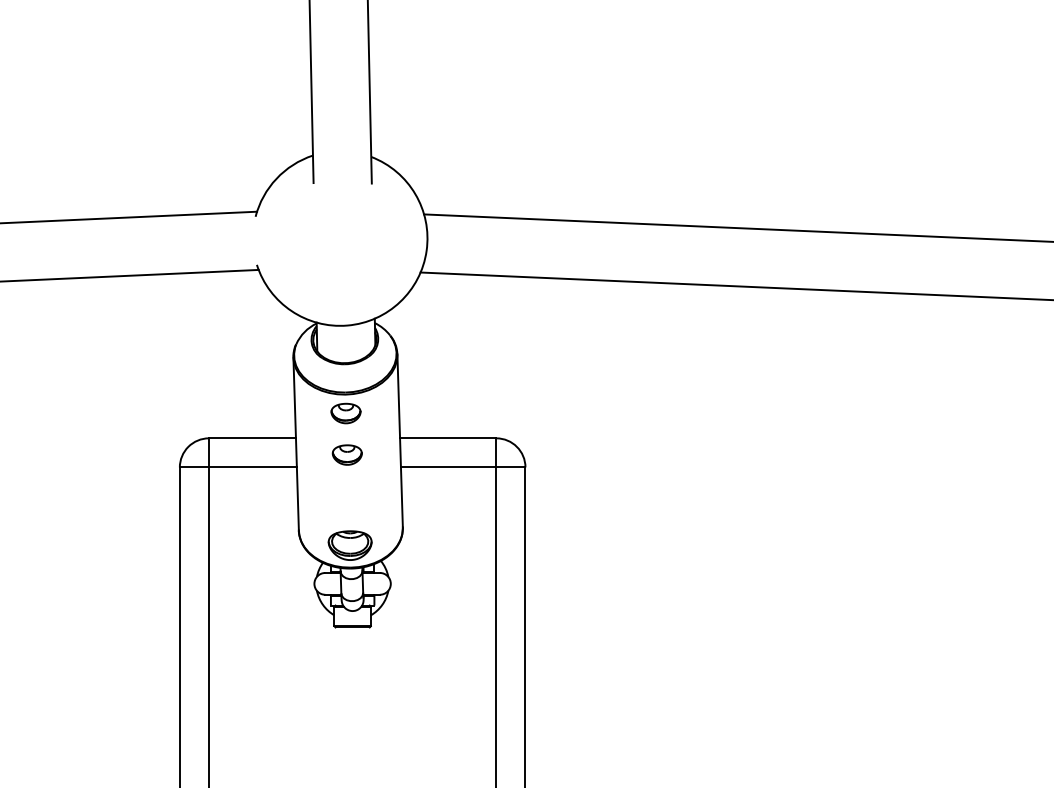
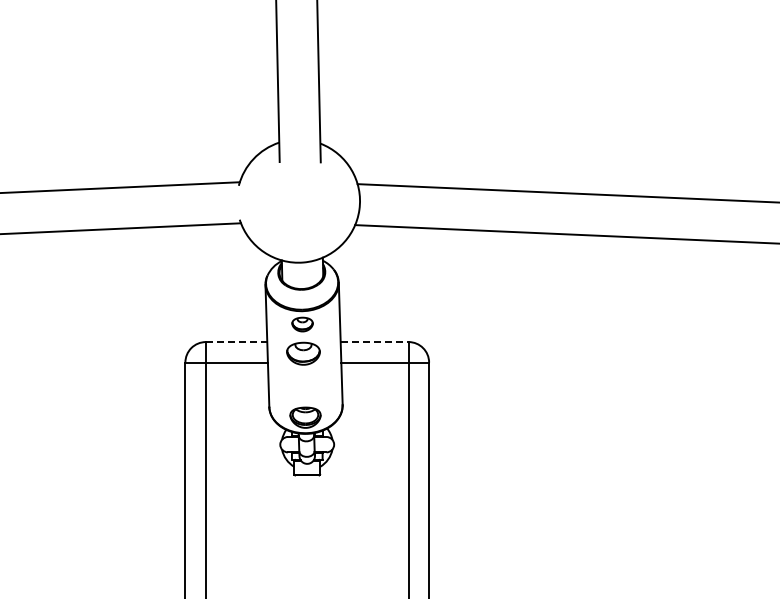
line: (252, 438) -> (236, 342), solid -> dashed
line: (448, 438) -> (374, 342), solid -> dashed
part: (347, 454) -> (303, 353), size x1.6

